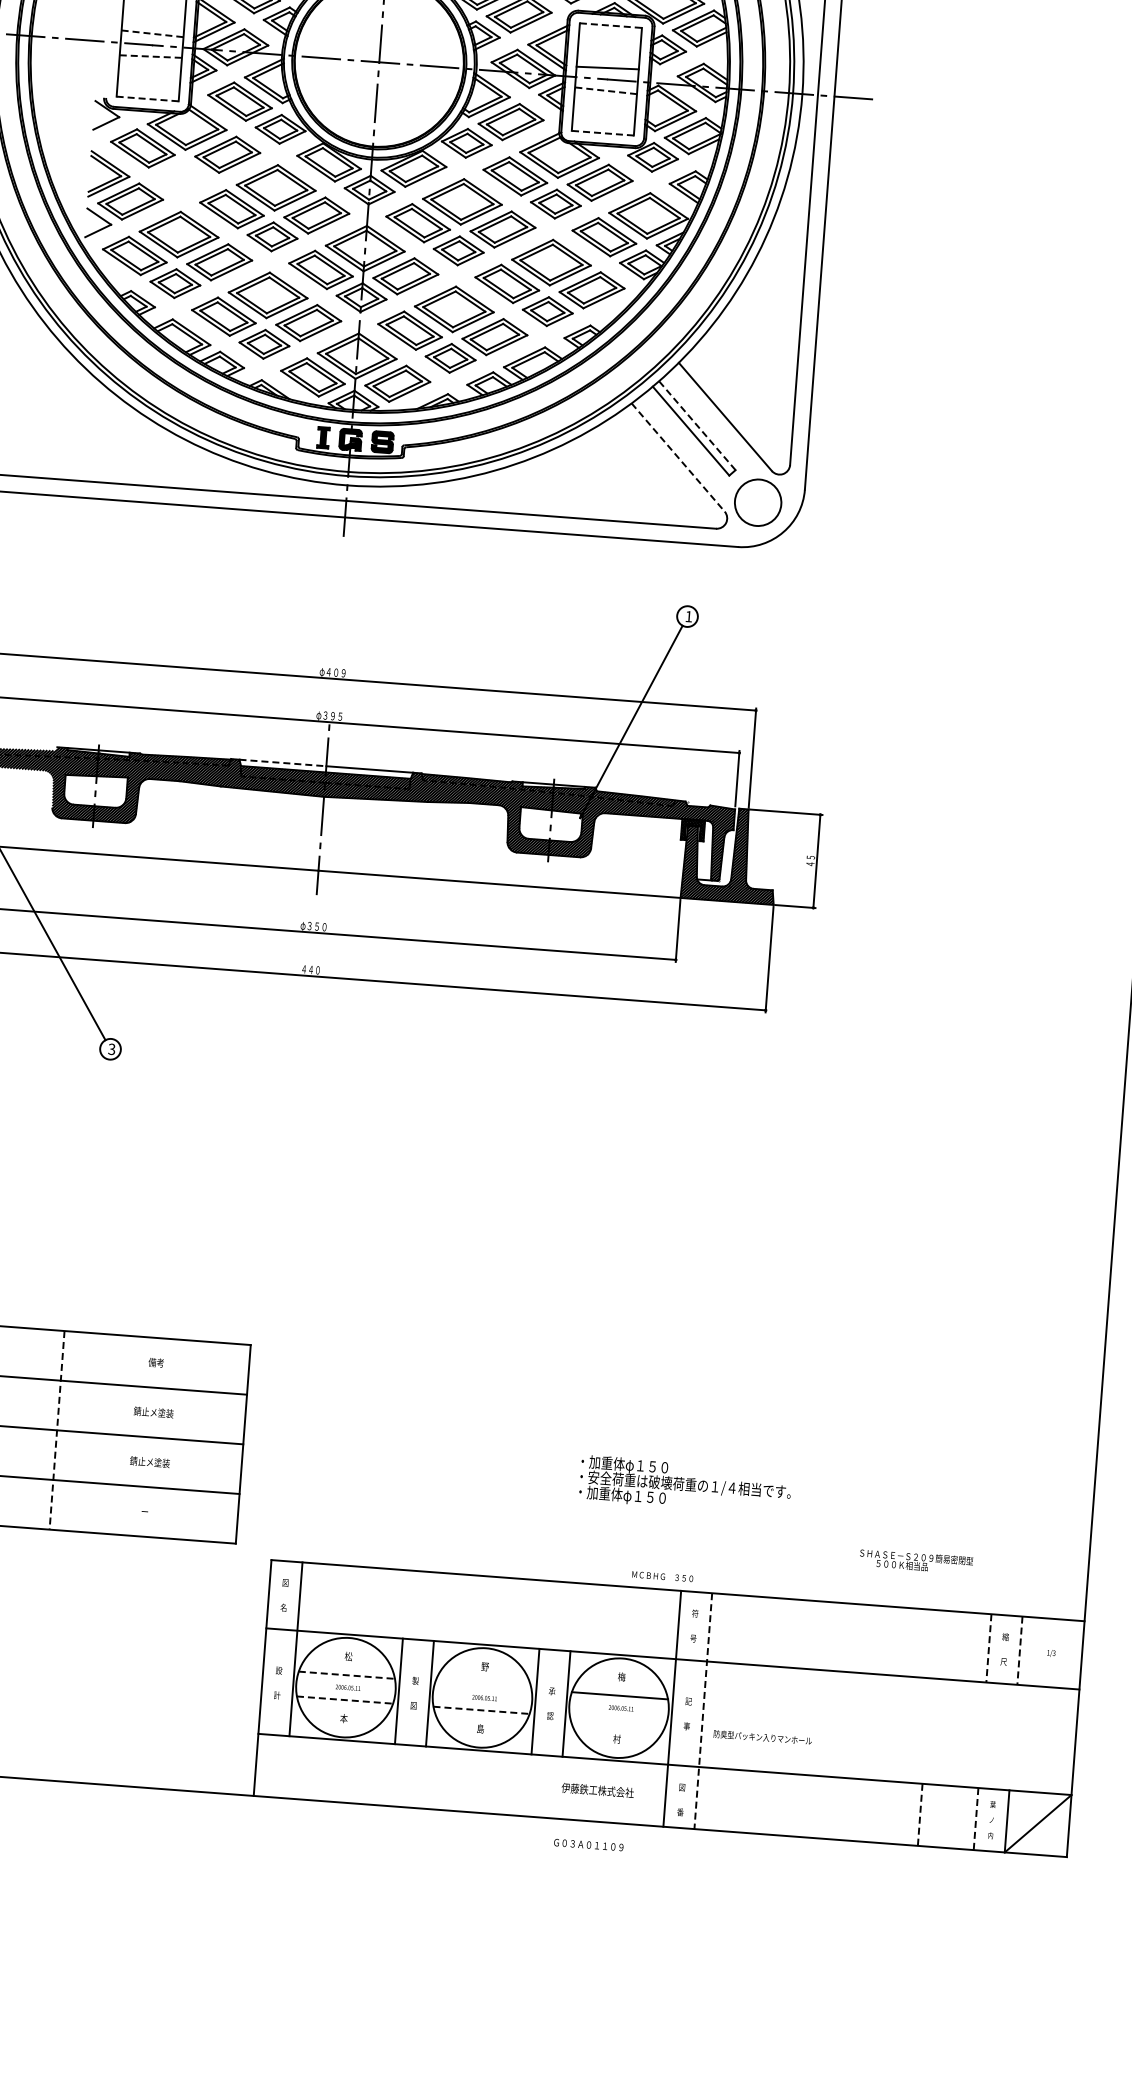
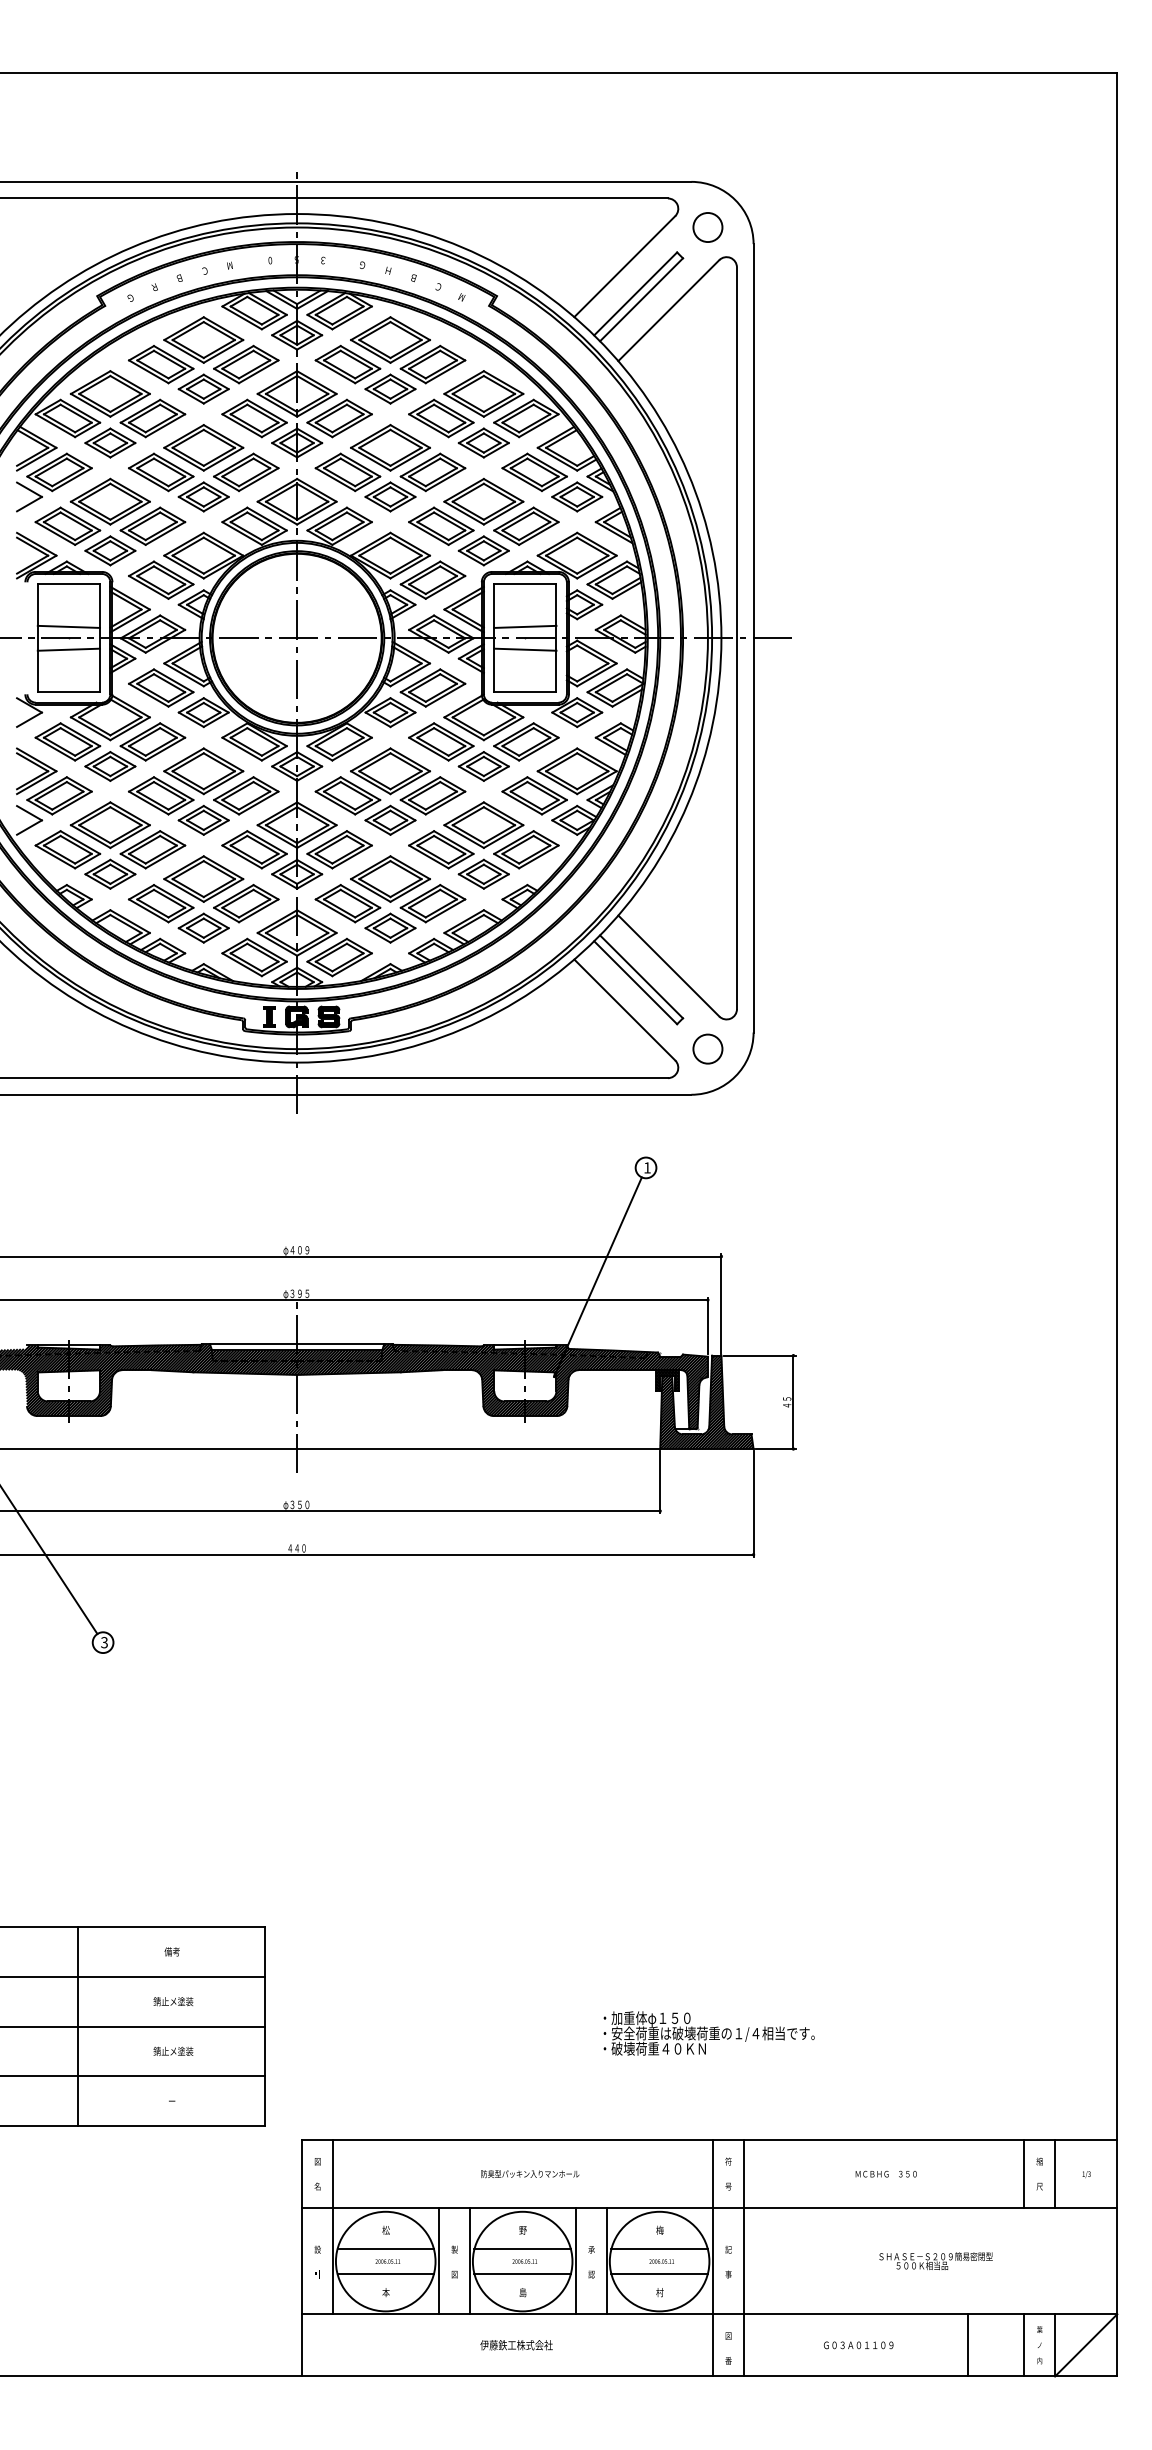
line: (611, 25) -> (525, 584), dashed -> solid
line: (153, 33) -> (69, 626), dashed -> solid
line: (151, 56) -> (69, 649), dashed -> solid
line: (605, 90) -> (524, 649), dashed -> solid
line: (148, 99) -> (69, 692), dashed -> solid
line: (601, 133) -> (524, 692), dashed -> solid
part: (183, 176) -> (110, 766), added
line: (697, 425) -> (641, 976), dashed -> solid
line: (678, 458) -> (625, 1010), dashed -> solid
circle: (757, 502) -> (707, 1048), size x0.62
line: (282, 763) -> (253, 1344), dashed -> solid
line: (57, 1430) -> (78, 2026), dashed -> solid
text: (633, 1496) -> (658, 2049), ・加重体φ１５０ -> ・破壊荷重４０ＫＮ
text: (915, 1561) -> (935, 2261), moved
text: (661, 1575) -> (885, 2173), moved
line: (988, 1648) -> (1023, 2174), dashed -> solid
line: (1020, 1651) -> (1055, 2174), dashed -> solid
line: (347, 1675) -> (386, 2249), dashed -> solid
line: (483, 1685) -> (522, 2249), added
line: (345, 1700) -> (386, 2274), dashed -> solid
line: (482, 1710) -> (523, 2274), dashed -> solid
line: (702, 1711) -> (743, 2258), dashed -> solid
line: (617, 1721) -> (659, 2274), added
text: (763, 1737) -> (530, 2174), moved
text: (597, 1790) -> (516, 2345), moved
line: (919, 1814) -> (967, 2345), dashed -> solid
line: (975, 1819) -> (1023, 2345), dashed -> solid
text: (588, 1845) -> (858, 2345), moved

